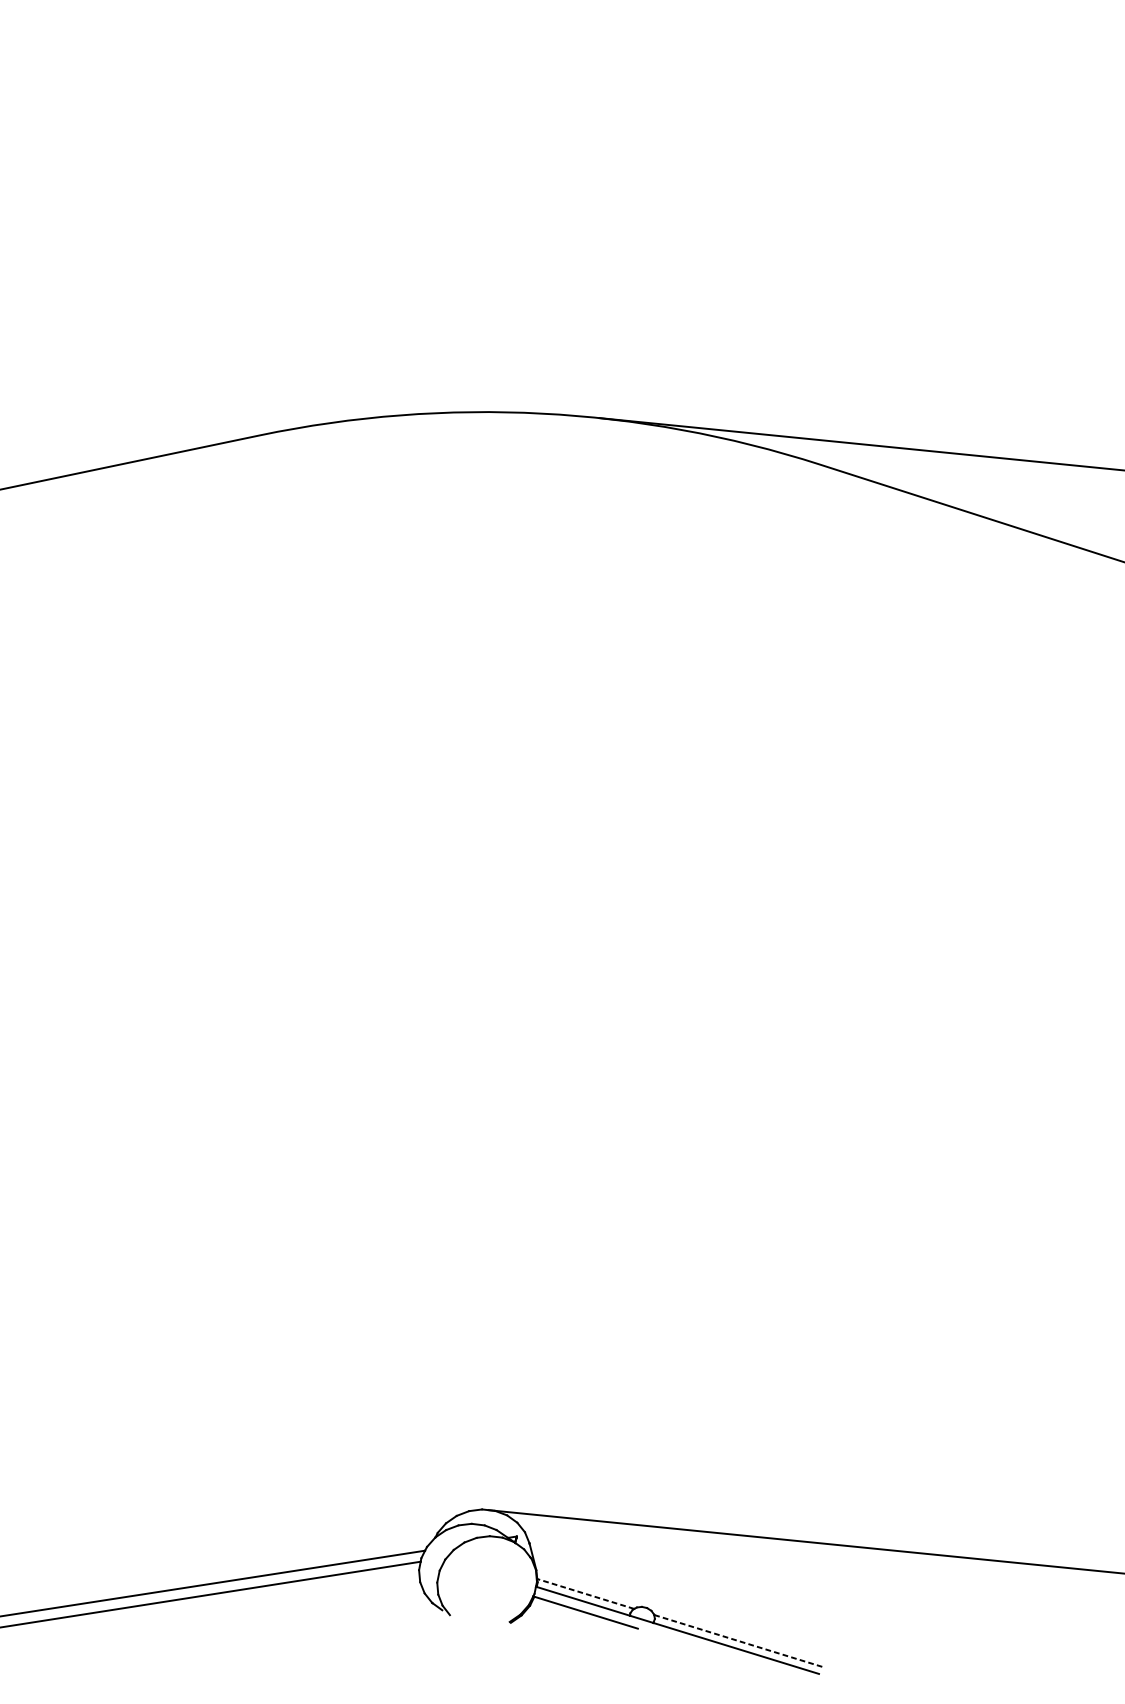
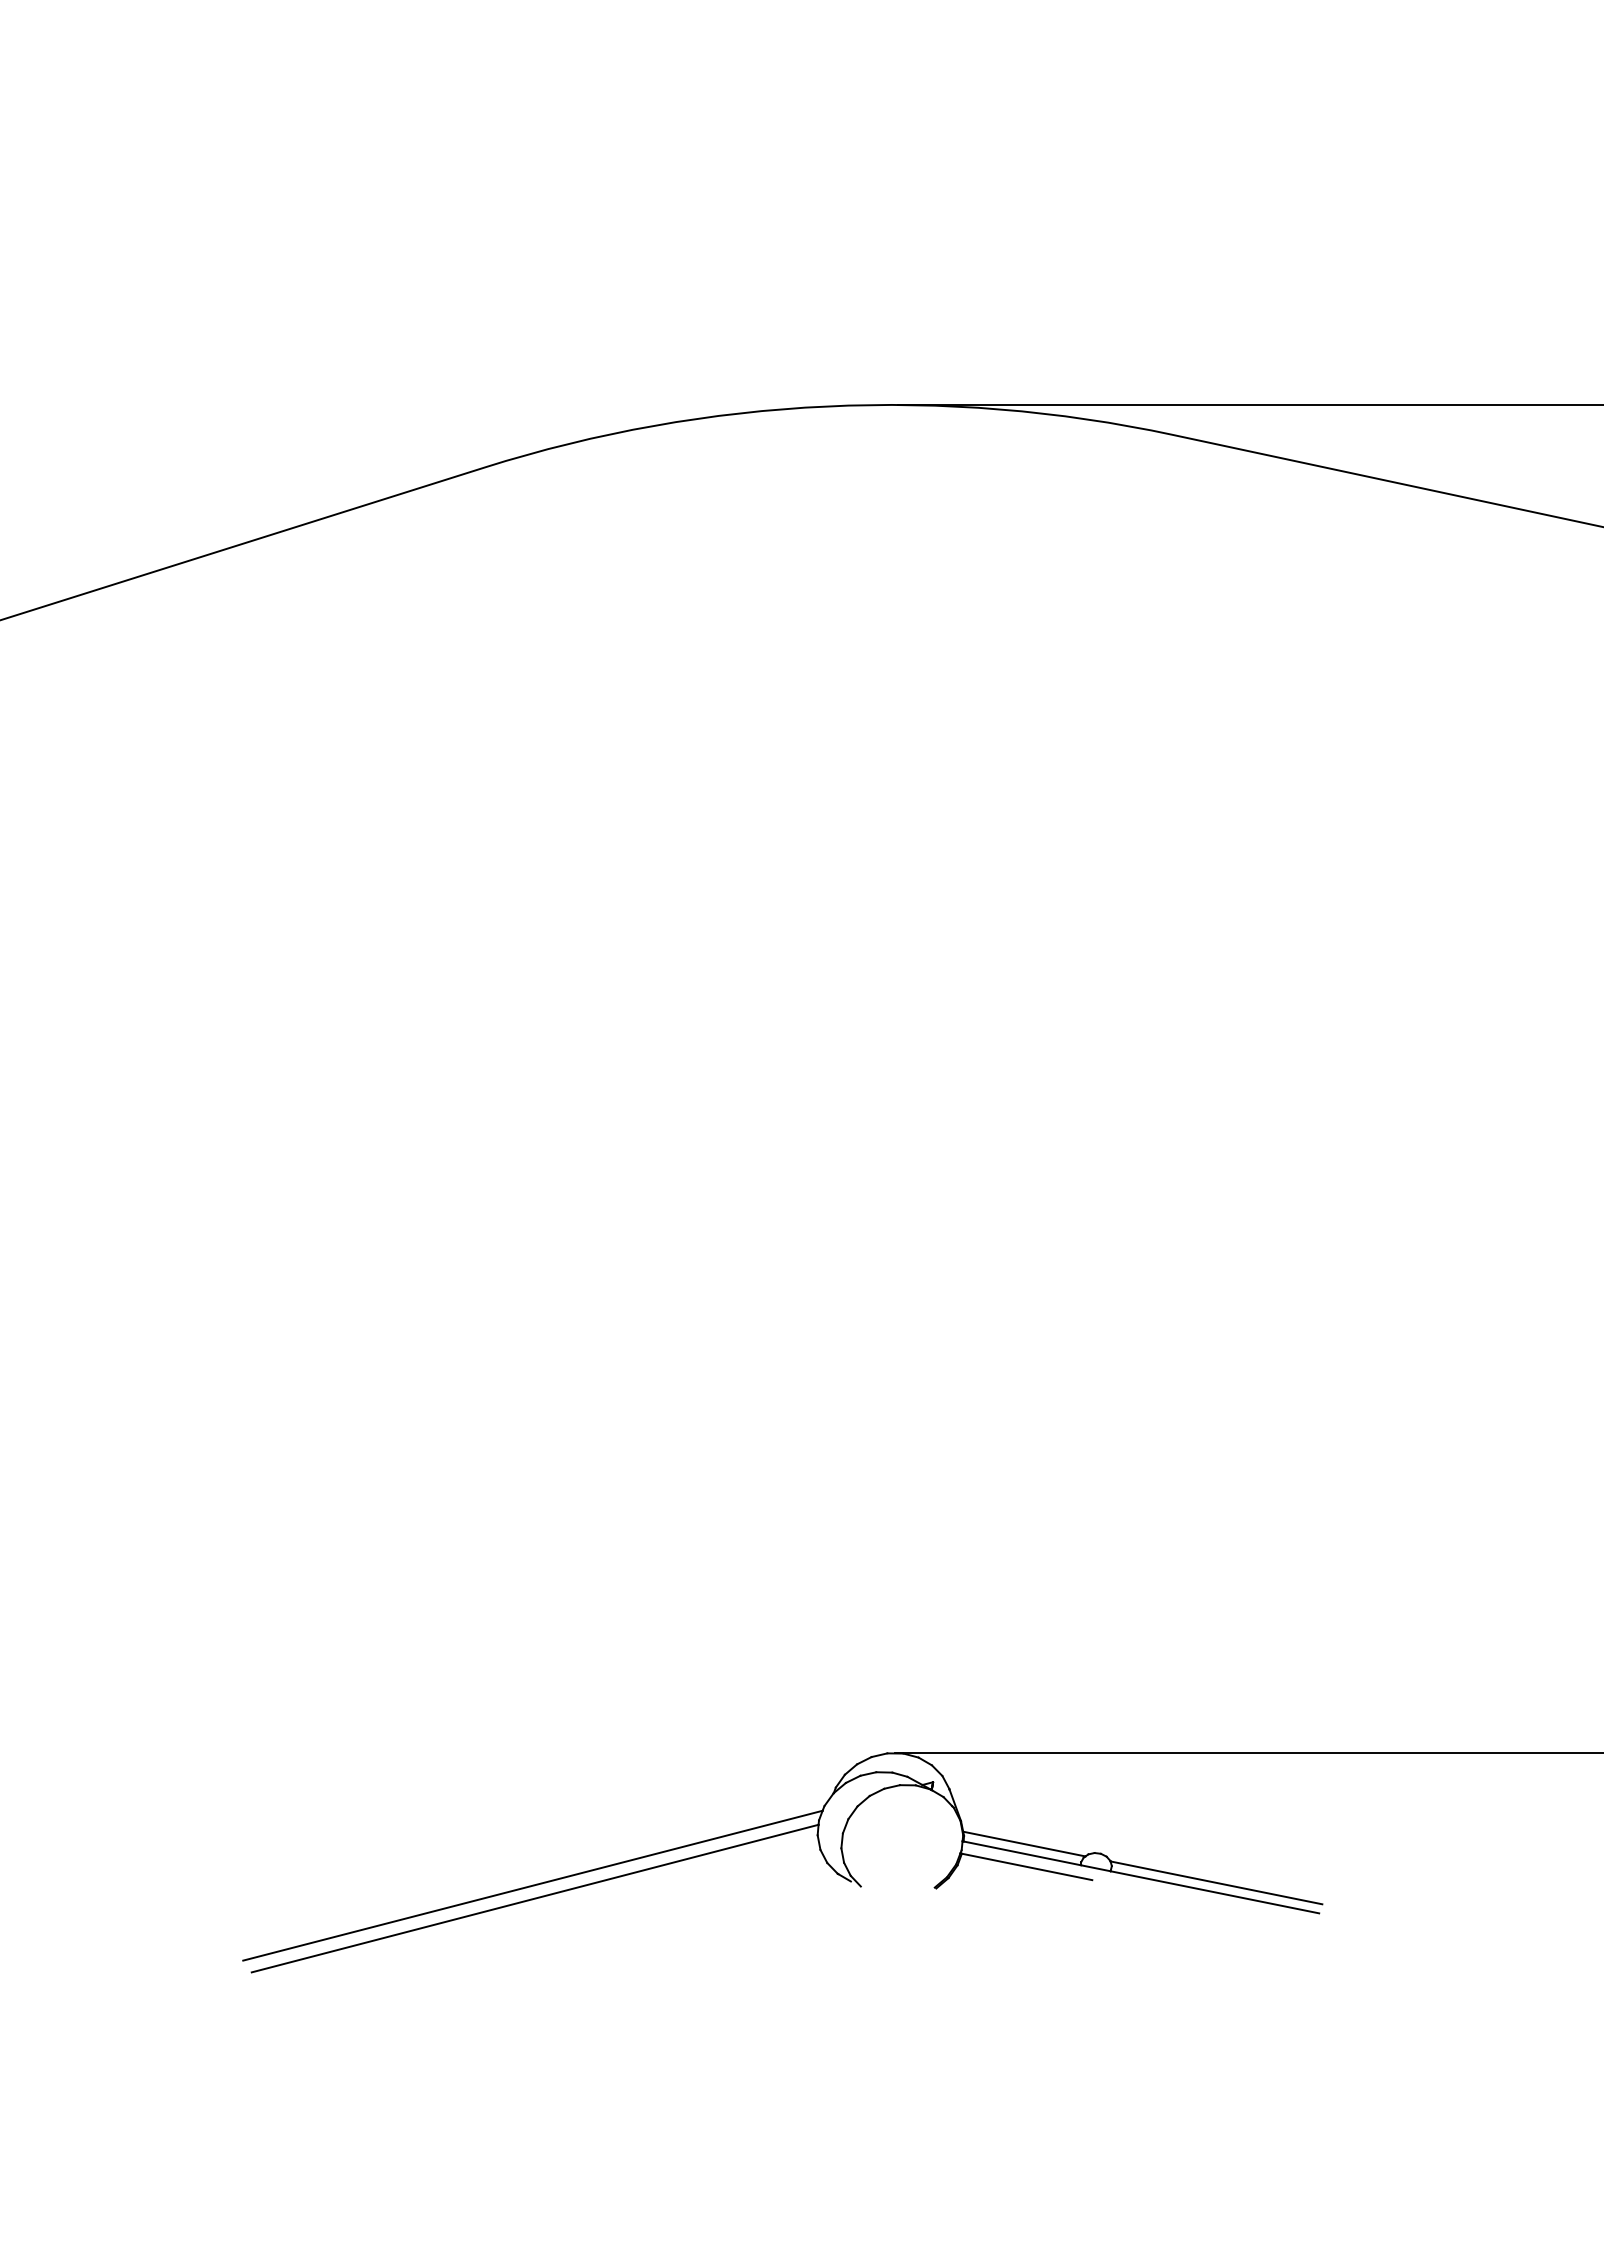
line: (585, 1593) -> (1023, 1843), dashed -> solid
line: (737, 1640) -> (1215, 1882), dashed -> solid

